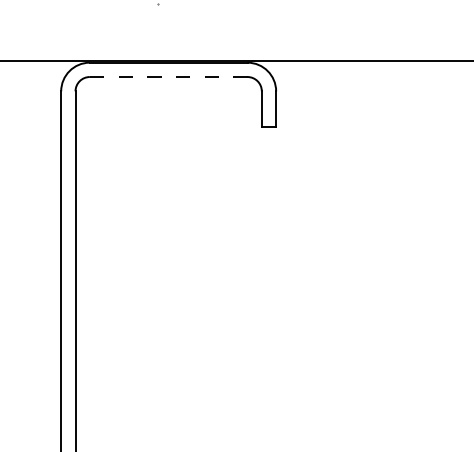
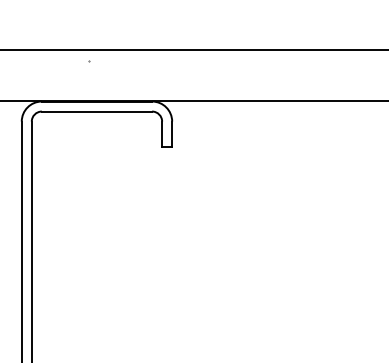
line: (167, 76) -> (96, 111), dashed -> solid

